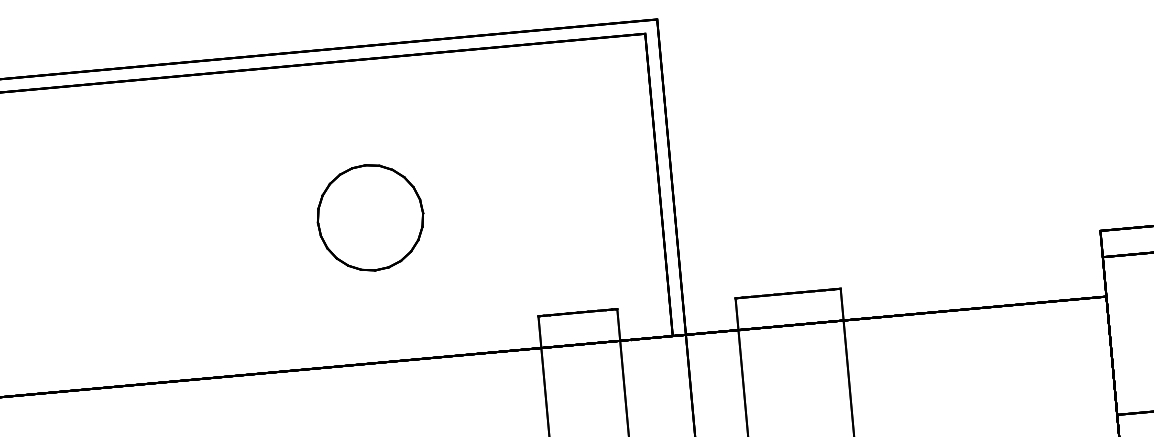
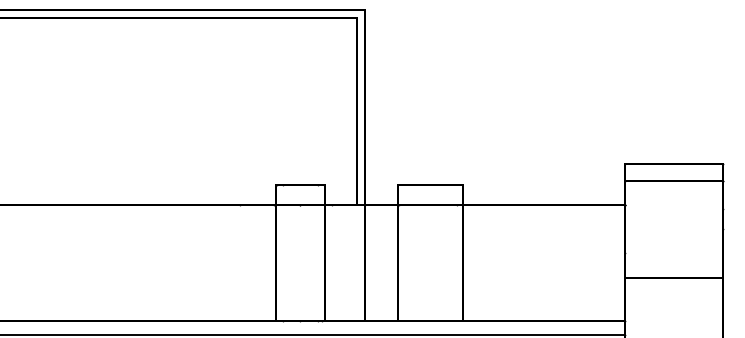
part: (370, 217) -> (178, 115), removed

